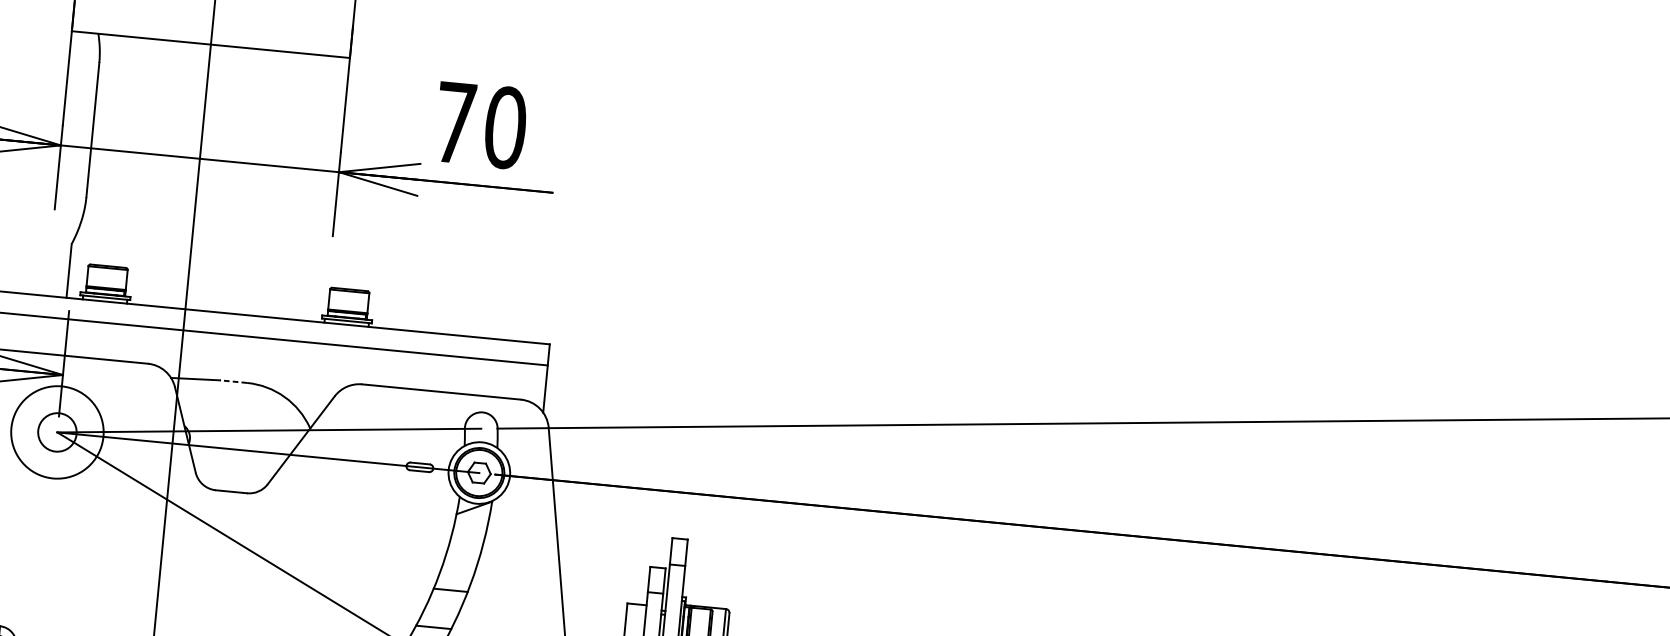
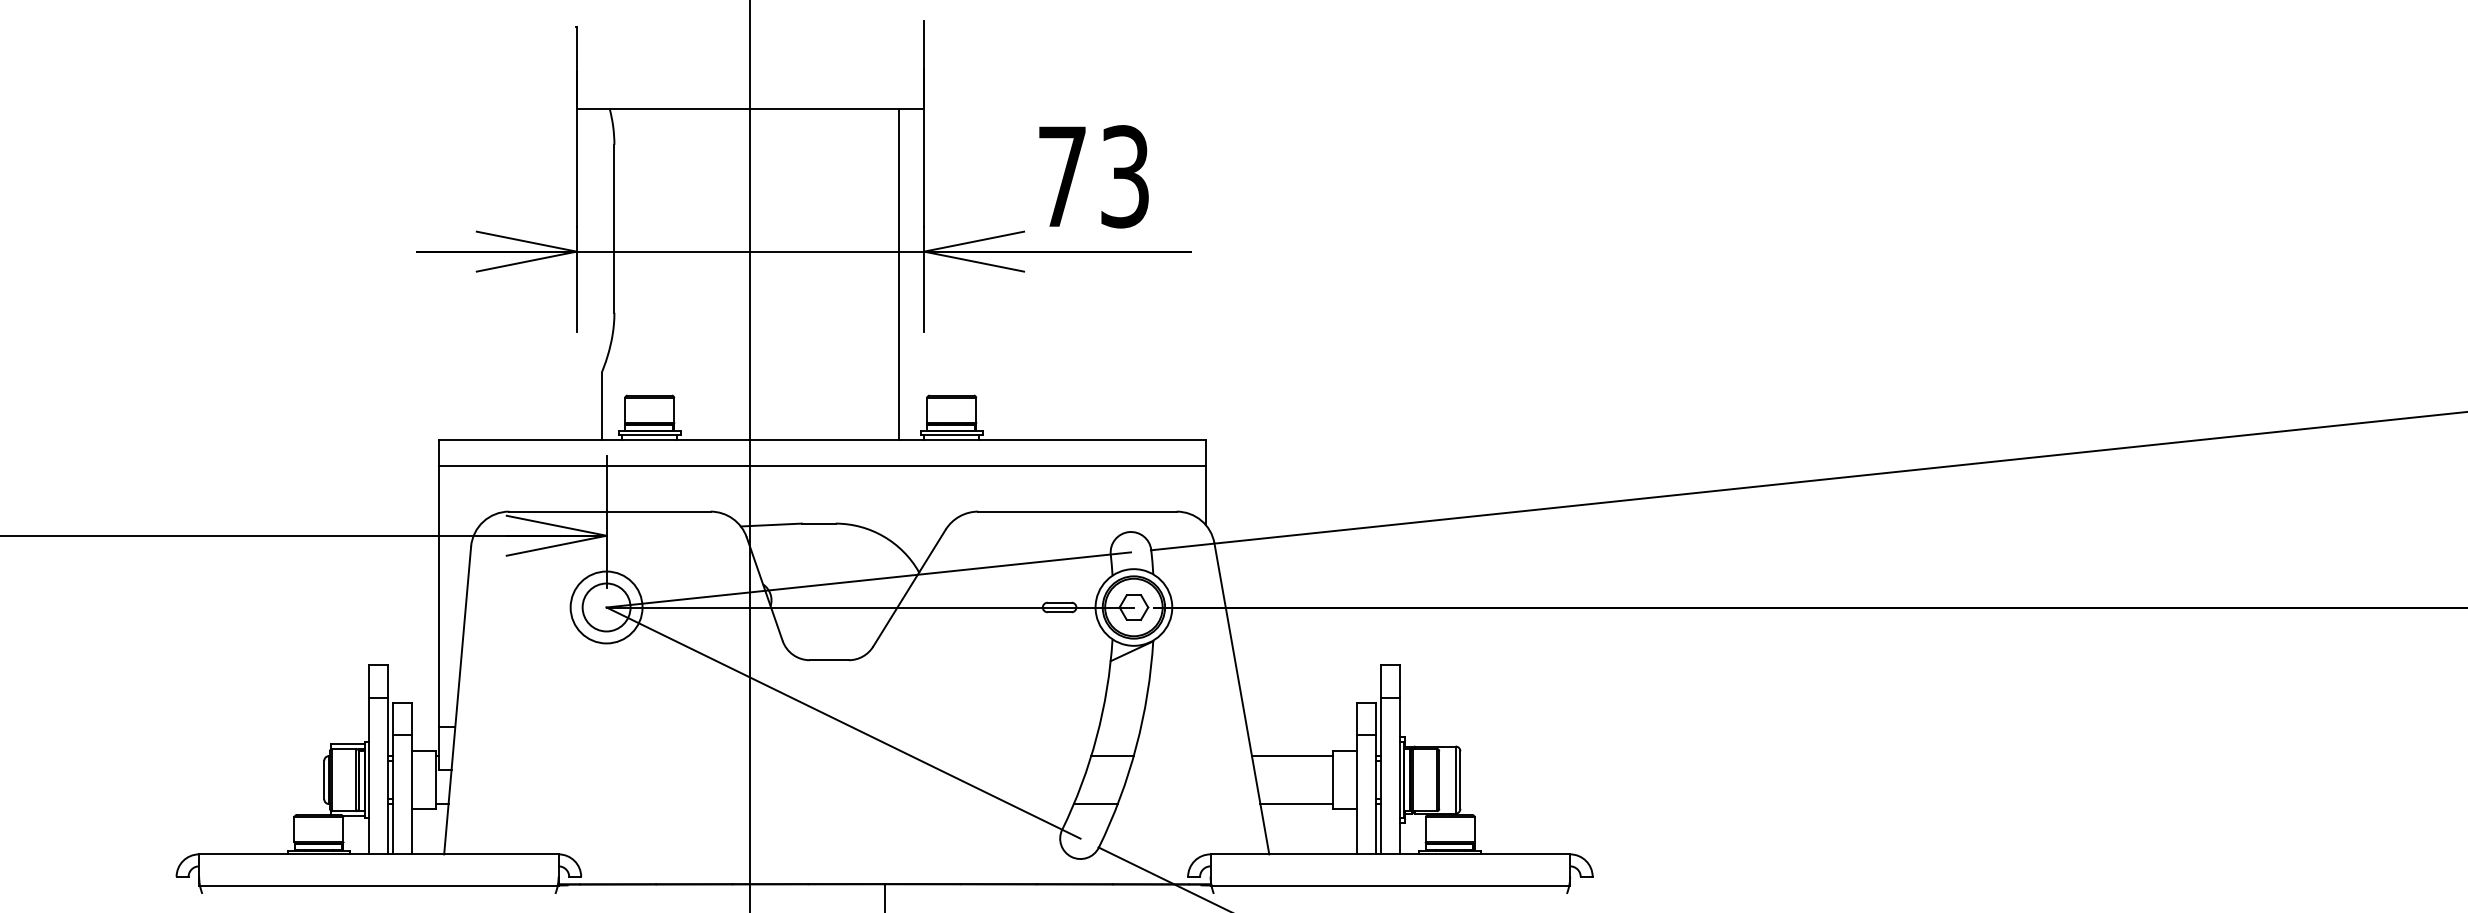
text: (505, 127) -> (1125, 176), 70 -> 73
line: (317, 187) -> (899, 273), added
line: (233, 381) -> (818, 523), dashed -> solid
circle: (57, 432) -> (606, 607), size x0.62
line: (593, 604) -> (1291, 756), added

